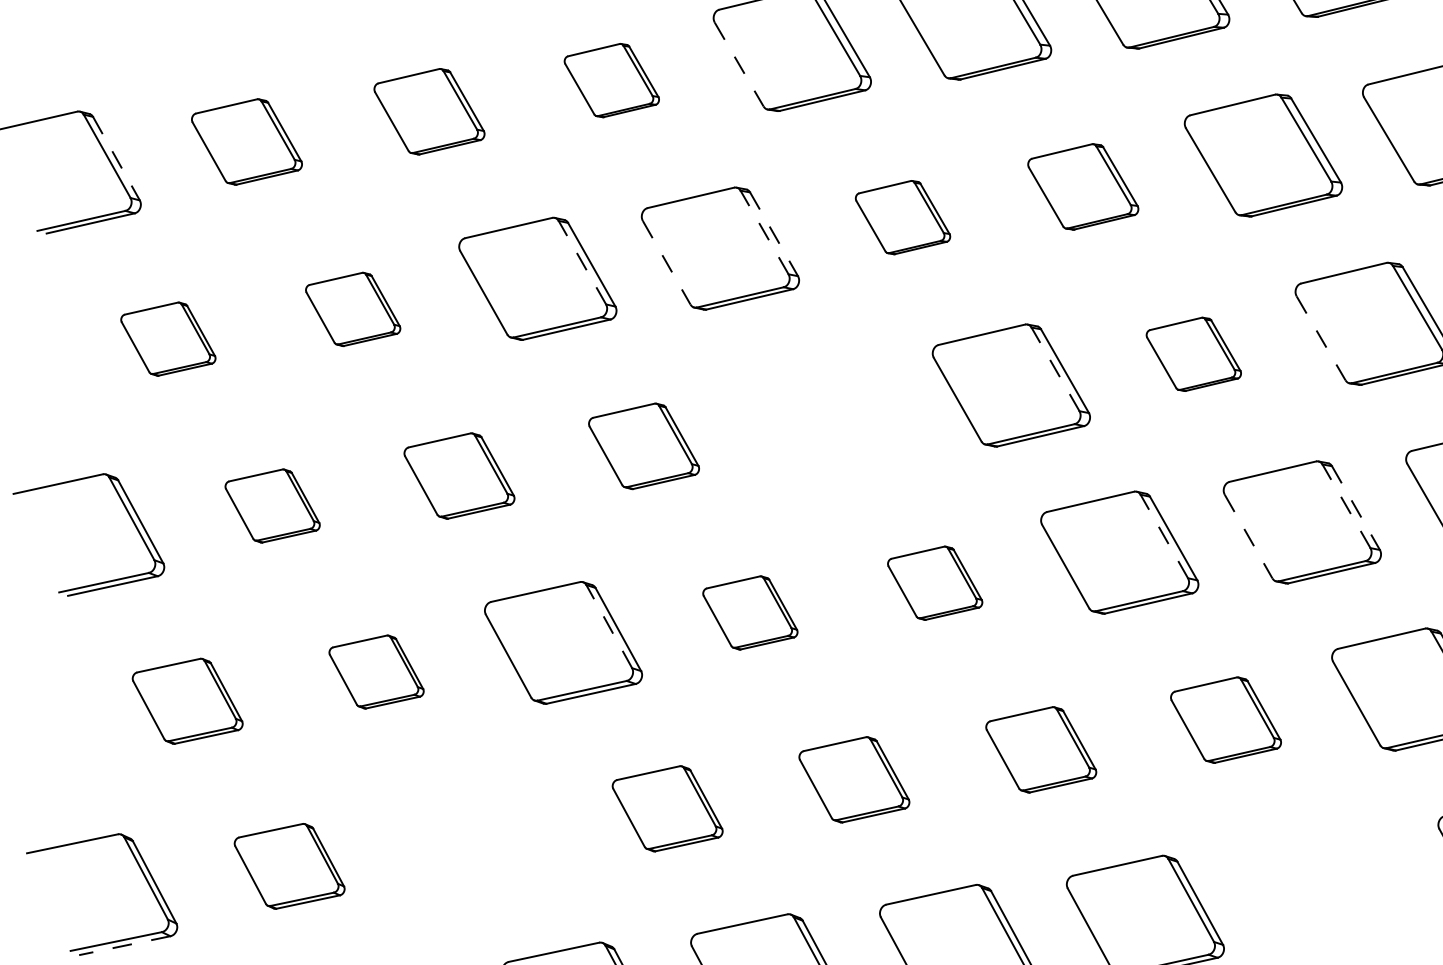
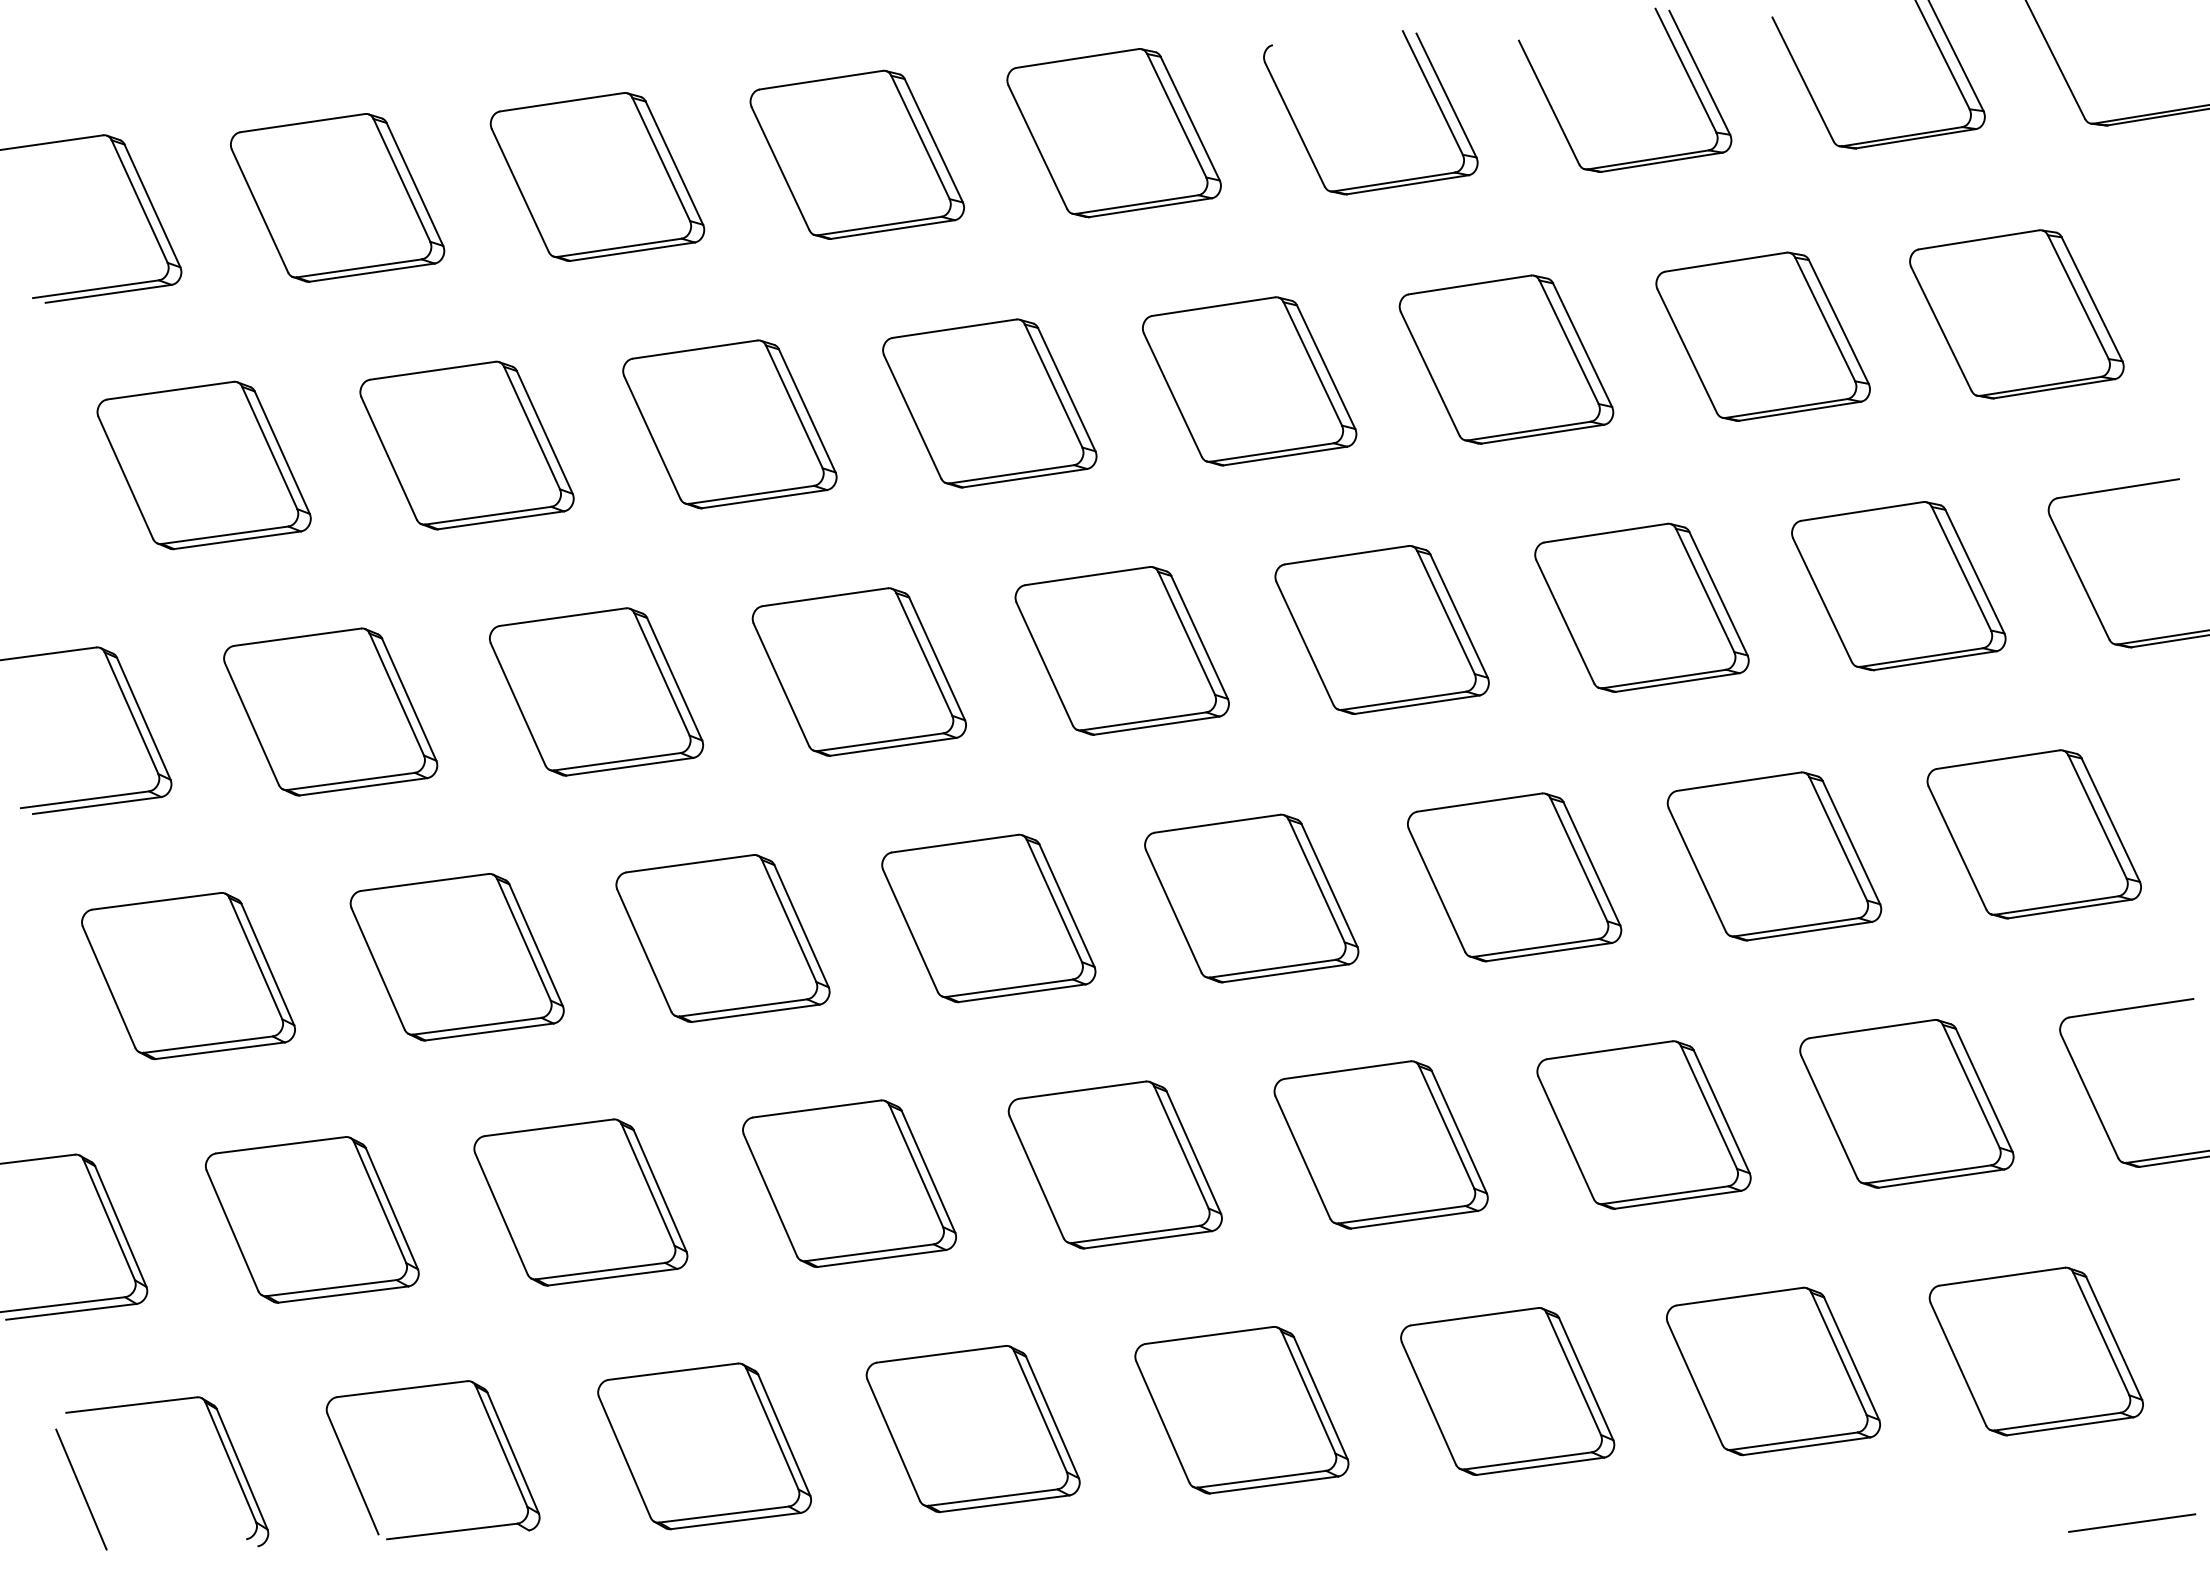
line: (739, 64) -> (1038, 147), dashed -> solid
part: (611, 80) -> (856, 154), size x1.67
part: (429, 111) -> (597, 176), size x1.43
part: (246, 141) -> (337, 197), size x1.43
line: (116, 159) -> (152, 206), dashed -> solid
part: (1083, 186) -> (1506, 359), size x1.43
part: (902, 217) -> (1249, 381), size x1.67
line: (764, 232) -> (1053, 386), dashed -> solid
line: (773, 234) -> (1066, 389), dashed -> solid
line: (582, 262) -> (794, 406), dashed -> solid
line: (666, 263) -> (912, 417), dashed -> solid
part: (352, 309) -> (466, 445), size x1.67
line: (1321, 338) -> (1822, 600), dashed -> solid
part: (167, 339) -> (203, 465), size x1.67
part: (1193, 354) -> (1641, 607), size x1.67
line: (1055, 369) -> (1445, 612), dashed -> solid
part: (828, 415) -> (1121, 650), added
part: (643, 446) -> (858, 671), size x1.43
part: (459, 475) -> (596, 691), size x1.43
part: (272, 505) -> (330, 711), size x1.67
line: (1346, 505) -> (1838, 838), dashed -> solid
line: (1356, 507) -> (1851, 842), dashed -> solid
line: (1163, 536) -> (1578, 859), dashed -> solid
line: (1248, 536) -> (1697, 870), dashed -> solid
part: (934, 583) -> (1251, 898), size x1.67
part: (750, 613) -> (988, 918), size x1.67
line: (609, 626) -> (789, 921), dashed -> solid
part: (376, 672) -> (456, 957), size x1.67
part: (187, 701) -> (188, 976), size x1.43
part: (1225, 719) -> (1643, 1124), size x1.43
part: (1040, 749) -> (1380, 1144), size x1.43
part: (853, 779) -> (1114, 1164), size x1.43
part: (667, 808) -> (849, 1183), size x1.43
part: (478, 838) -> (580, 1202), added
part: (289, 866) -> (311, 1219), size x1.43
part: (1332, 886) -> (1773, 1371), added
line: (124, 945) -> (71, 1311), dashed -> solid

